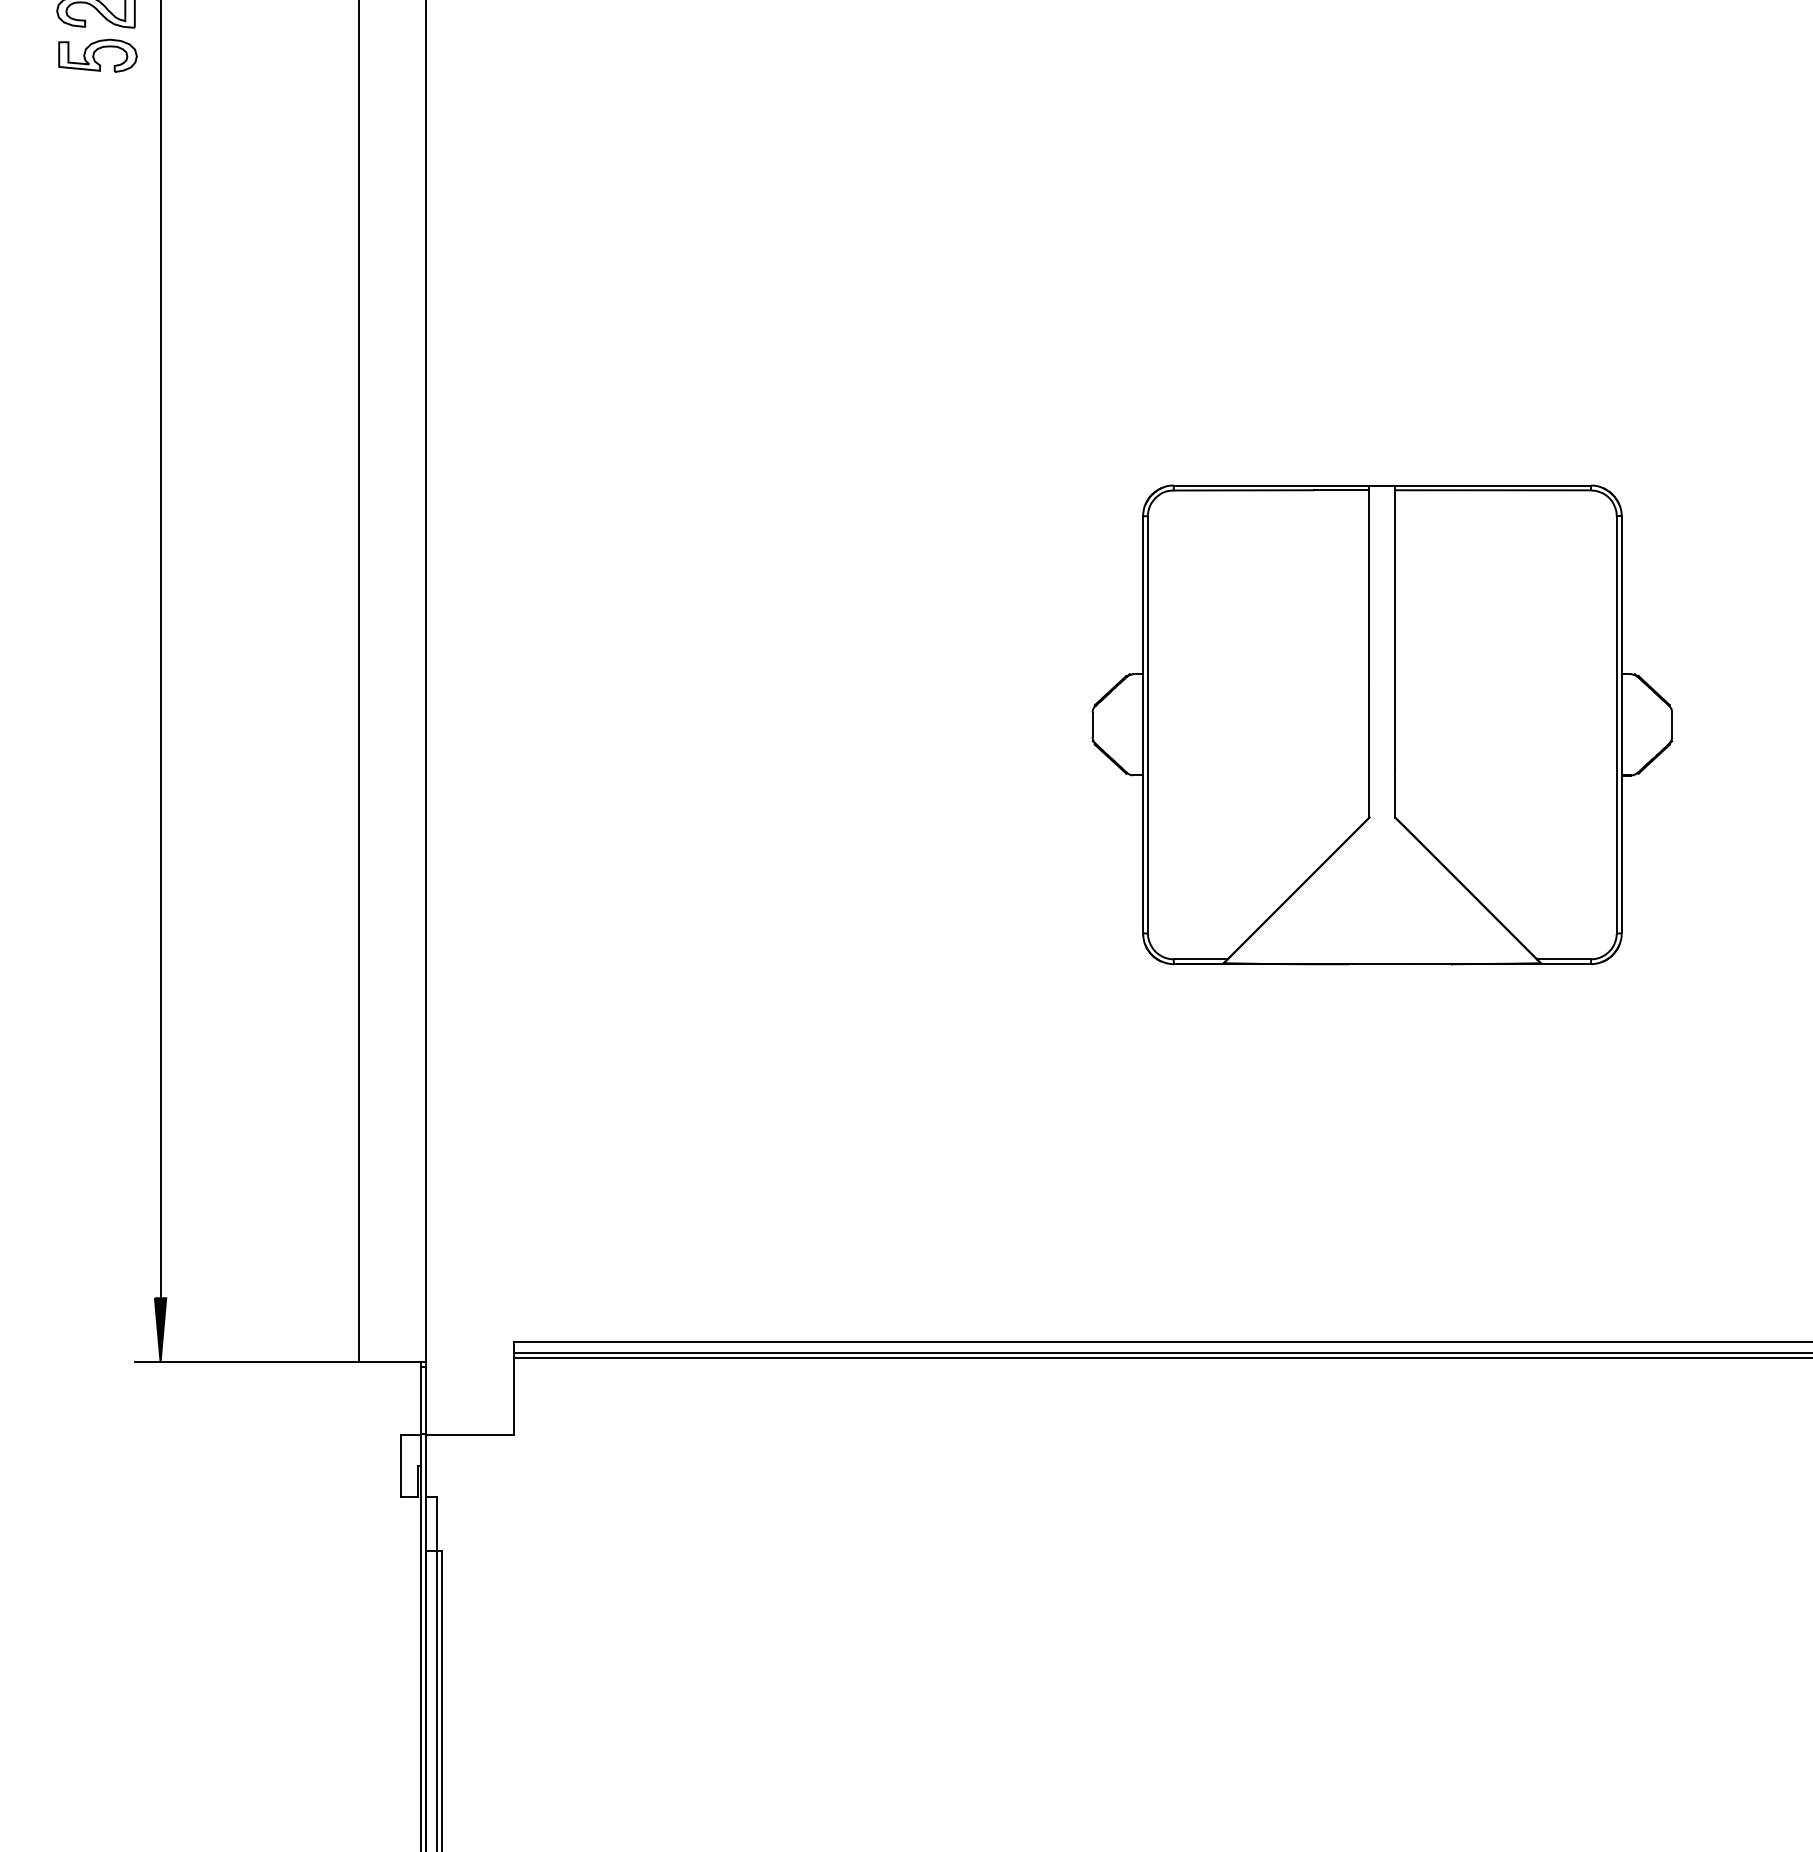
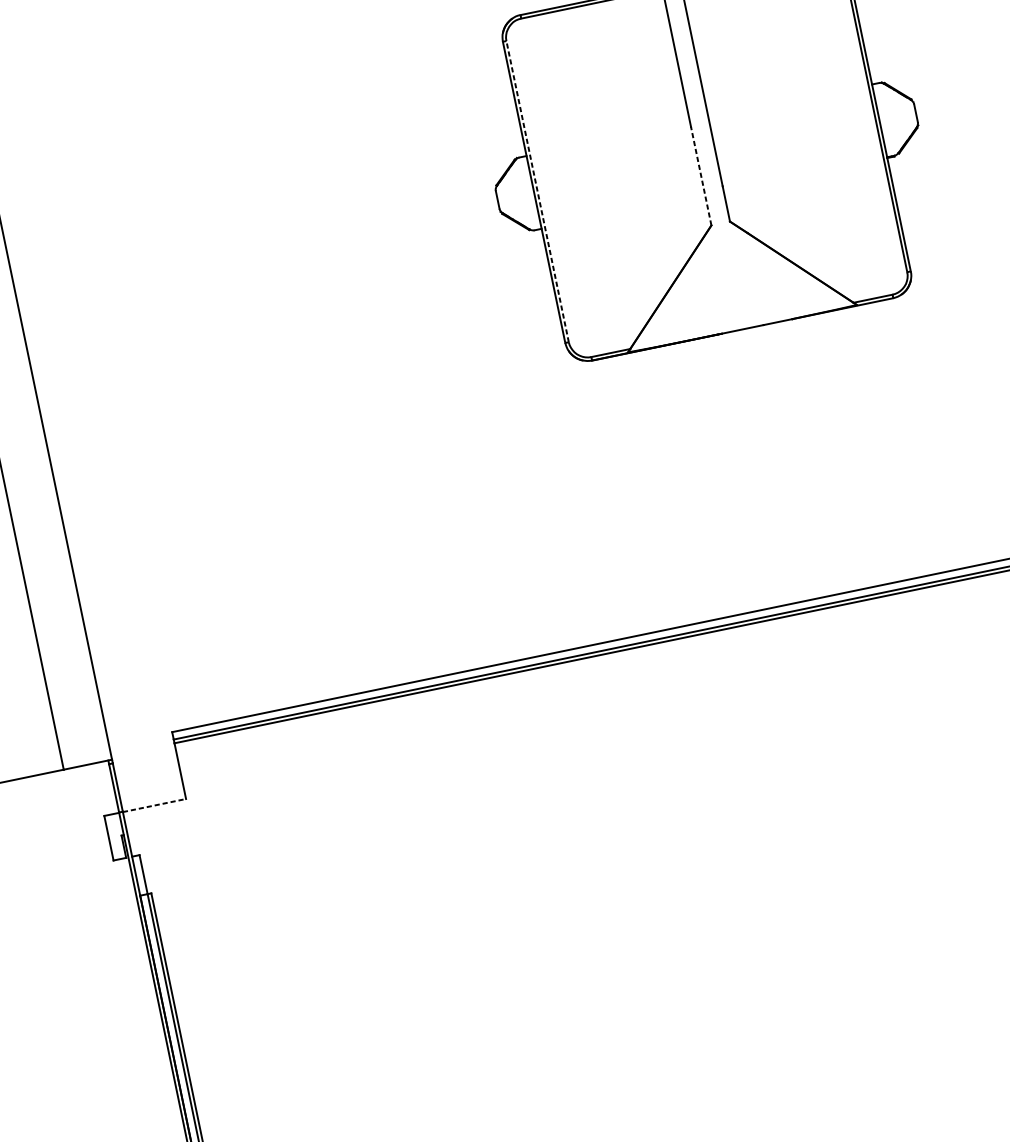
line: (1147, 724) -> (537, 191), solid -> dashed
line: (1369, 748) -> (701, 175), solid -> dashed
line: (470, 1434) -> (154, 805), solid -> dashed

